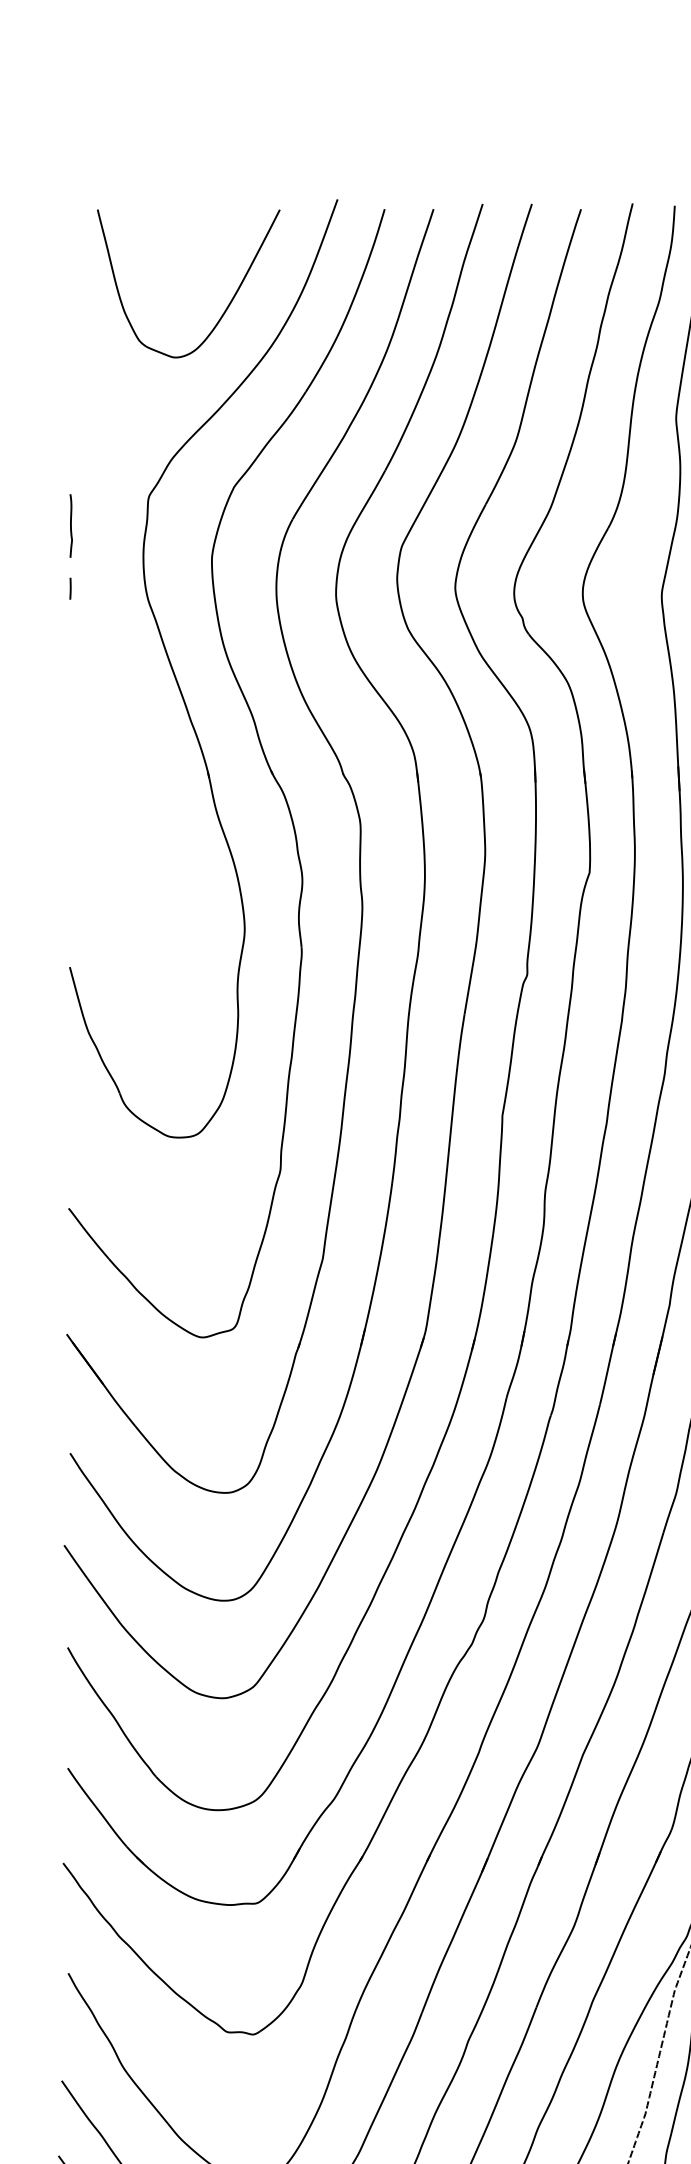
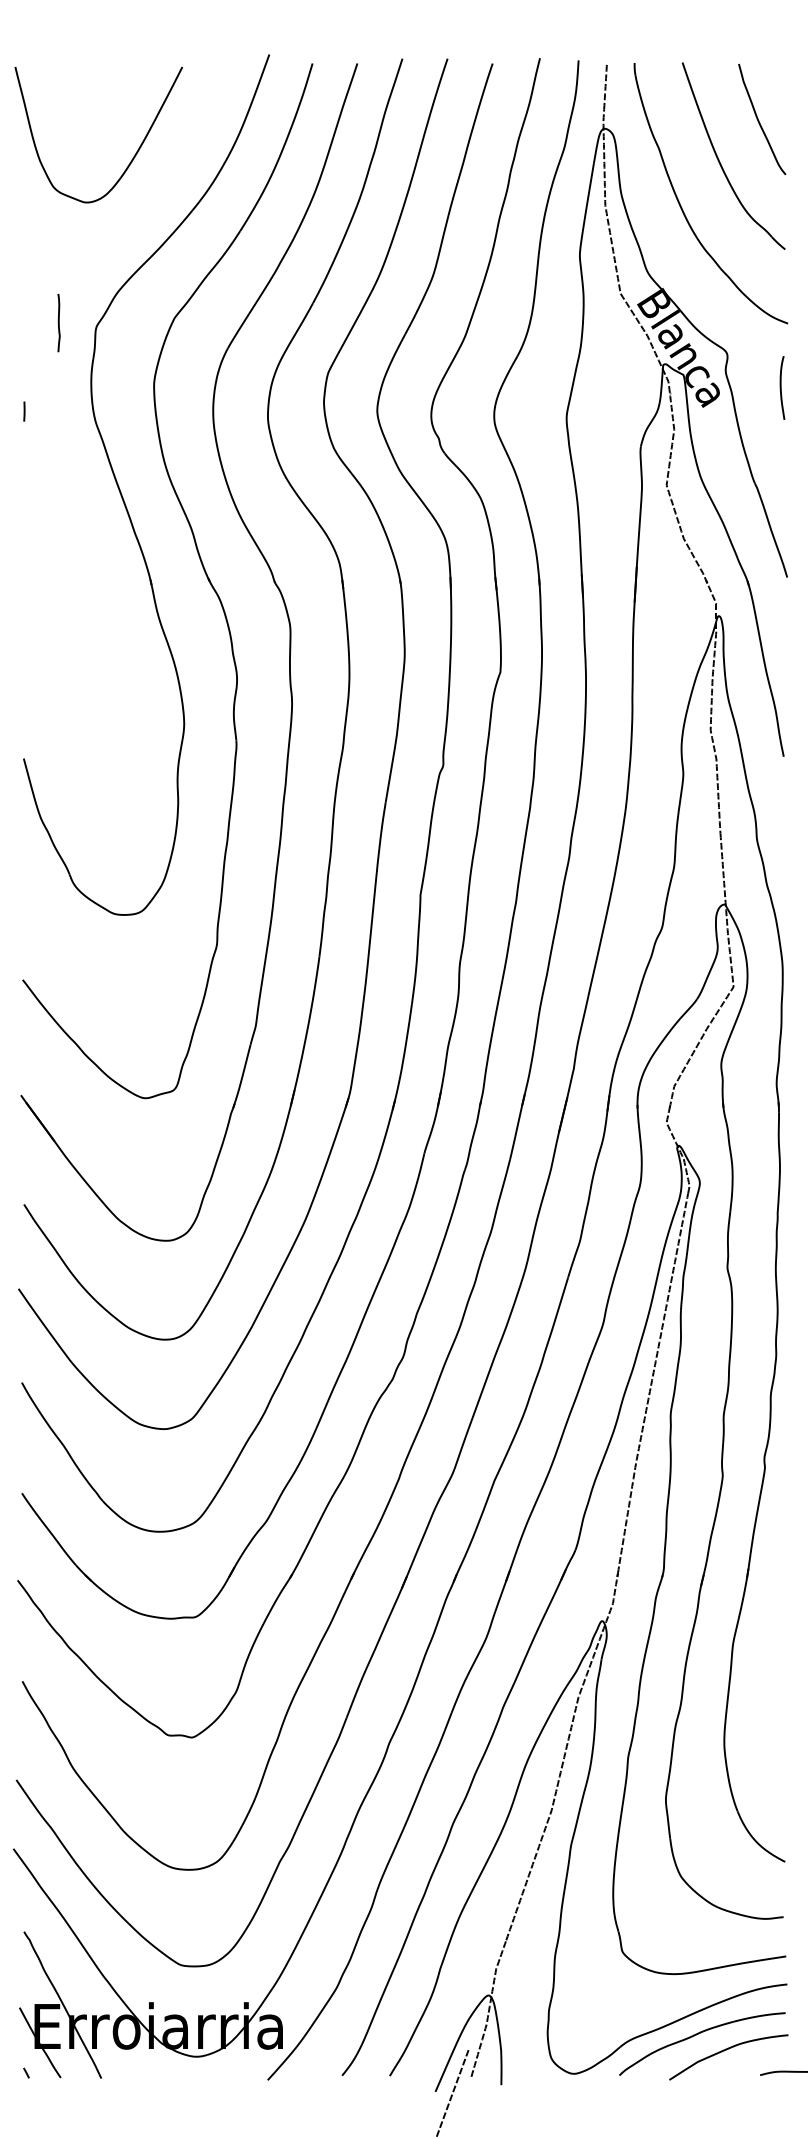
curve: (227, 305) -> (134, 154), moved
line: (70, 525) -> (58, 322), moved

